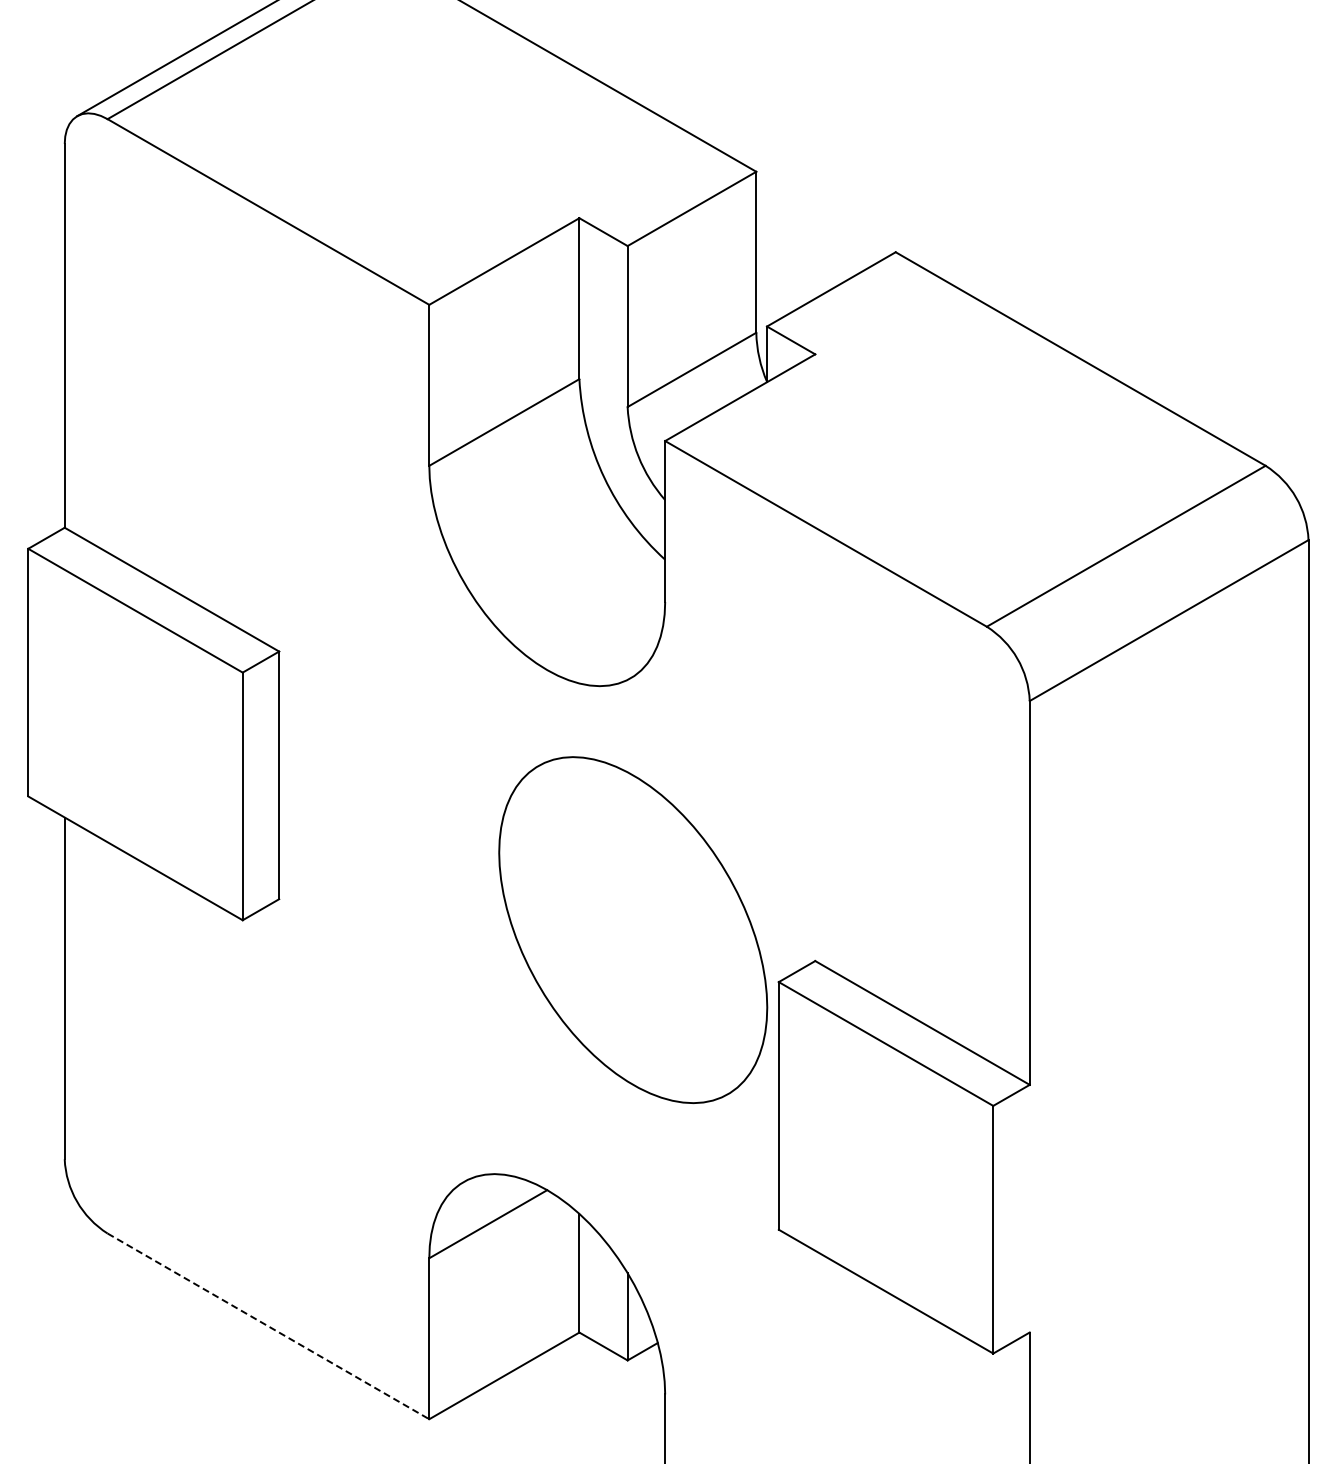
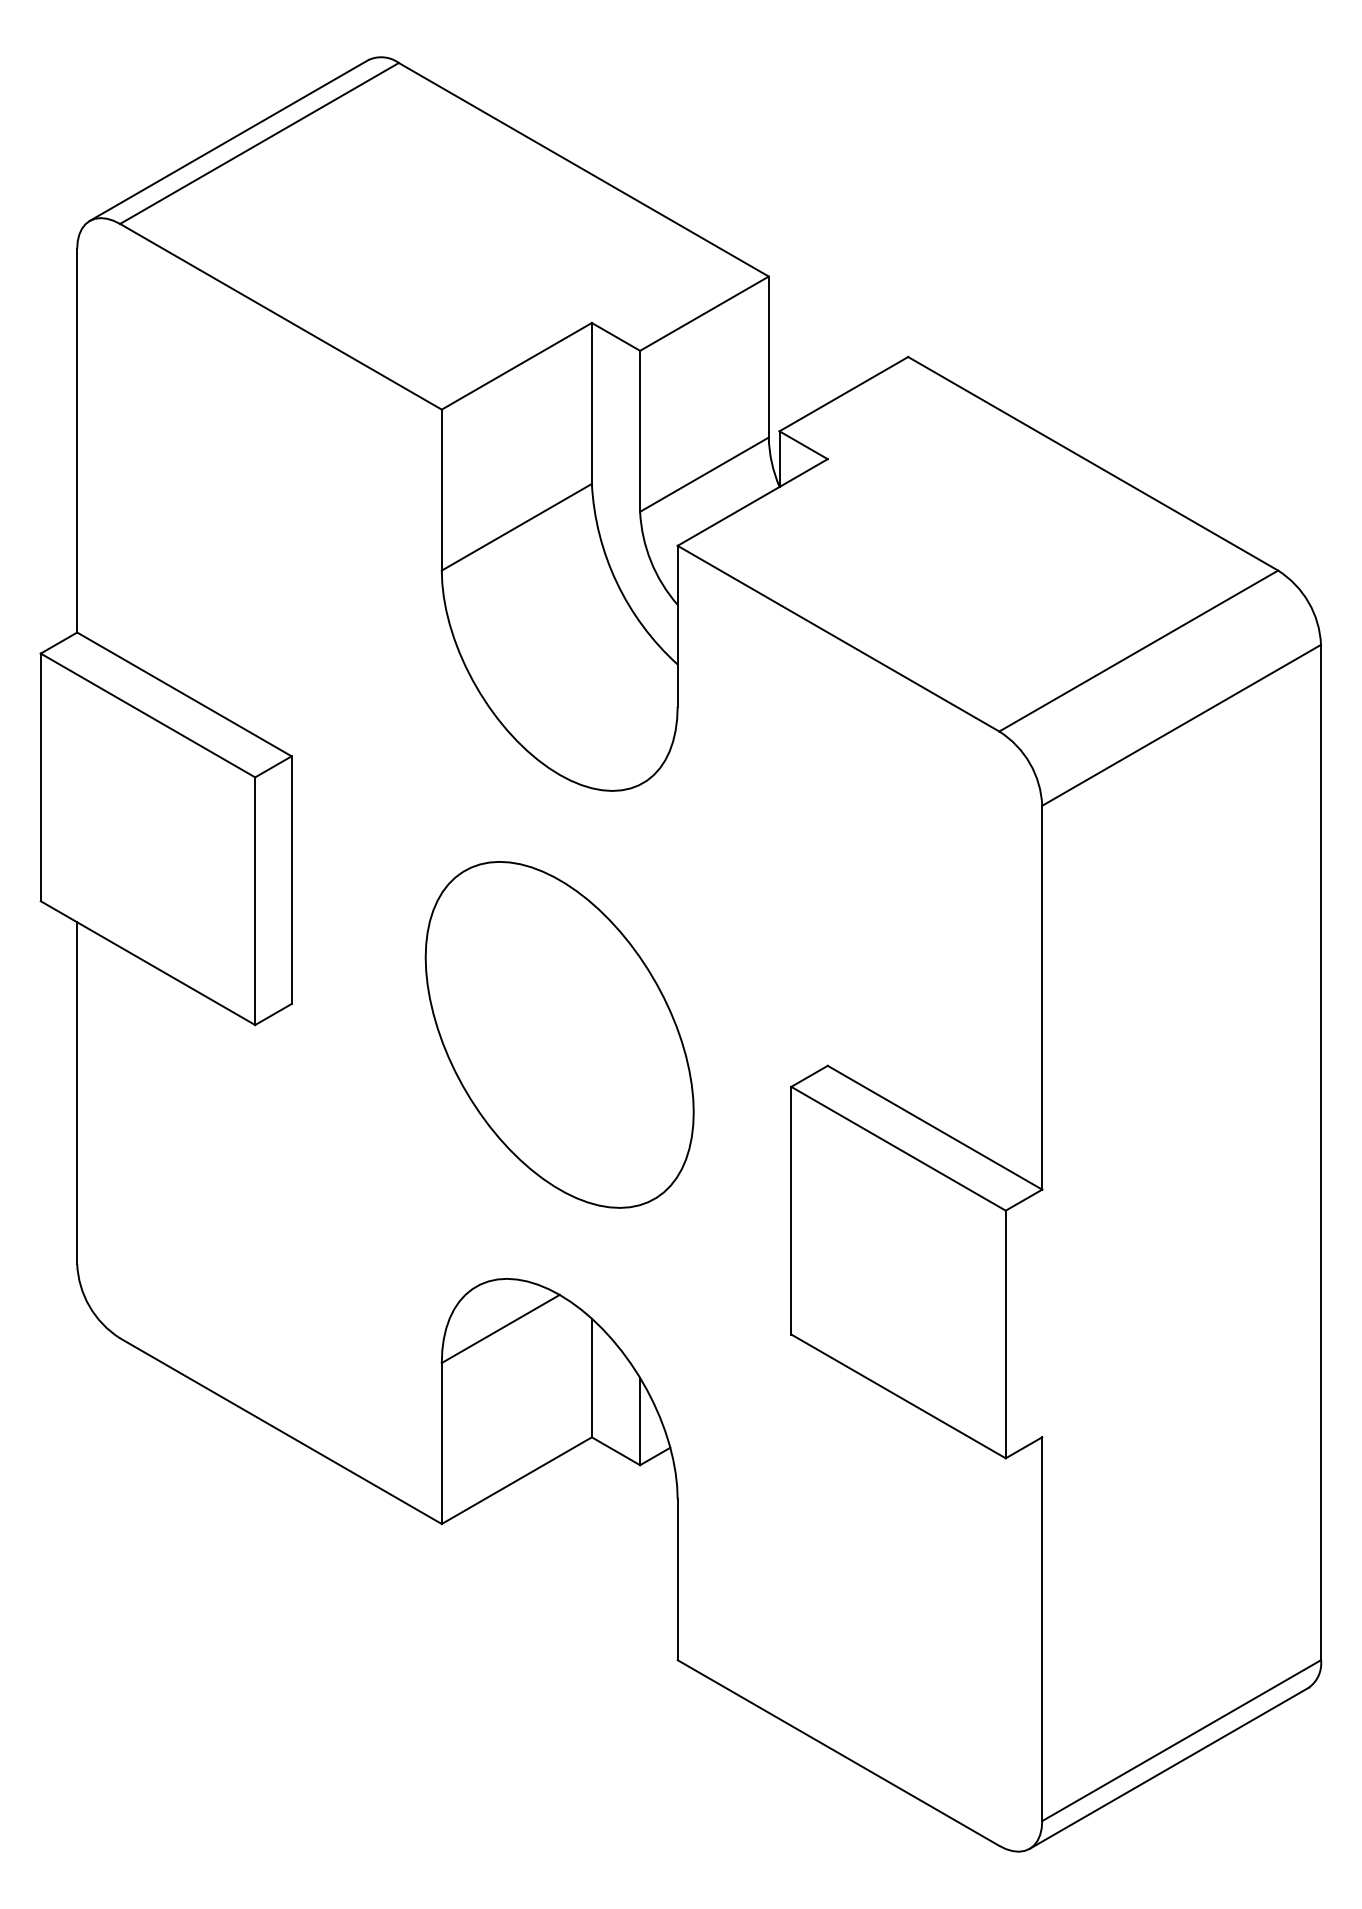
part: (633, 929) -> (559, 1034), moved
line: (268, 1326) -> (280, 1431), dashed -> solid

